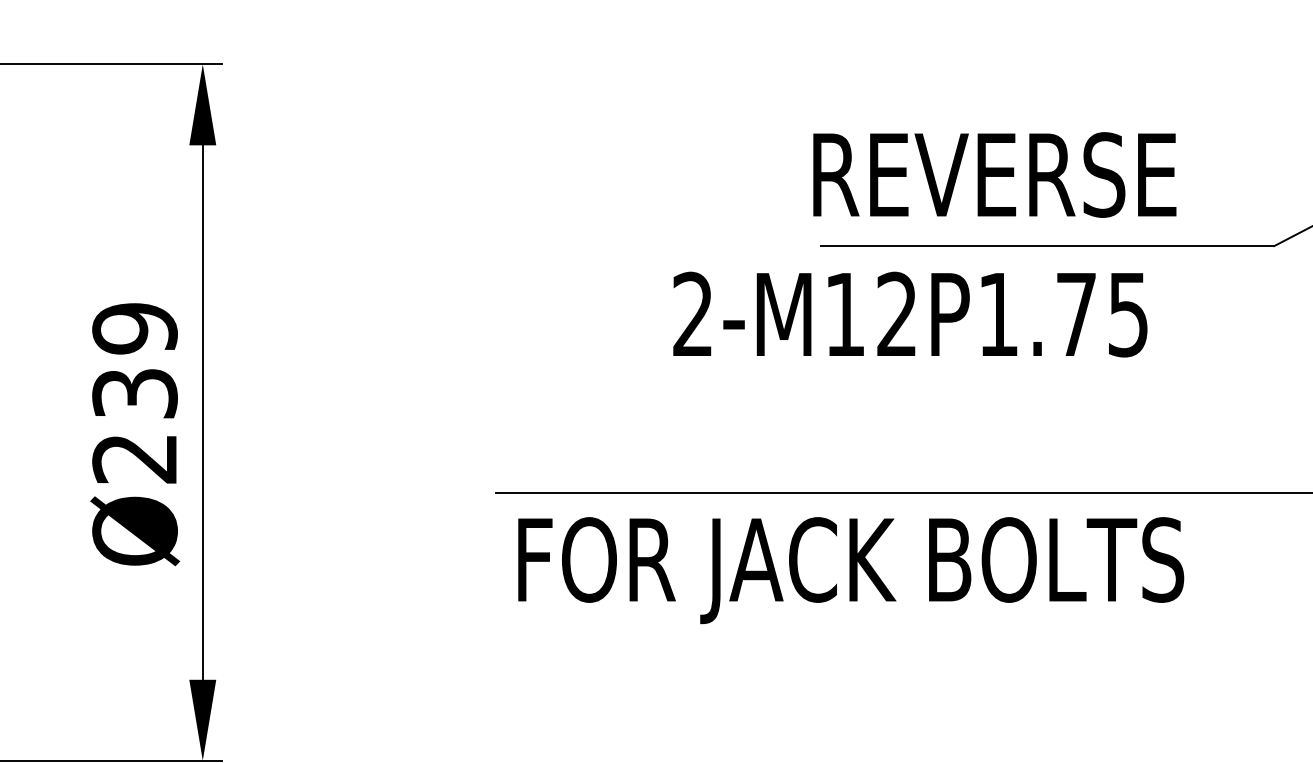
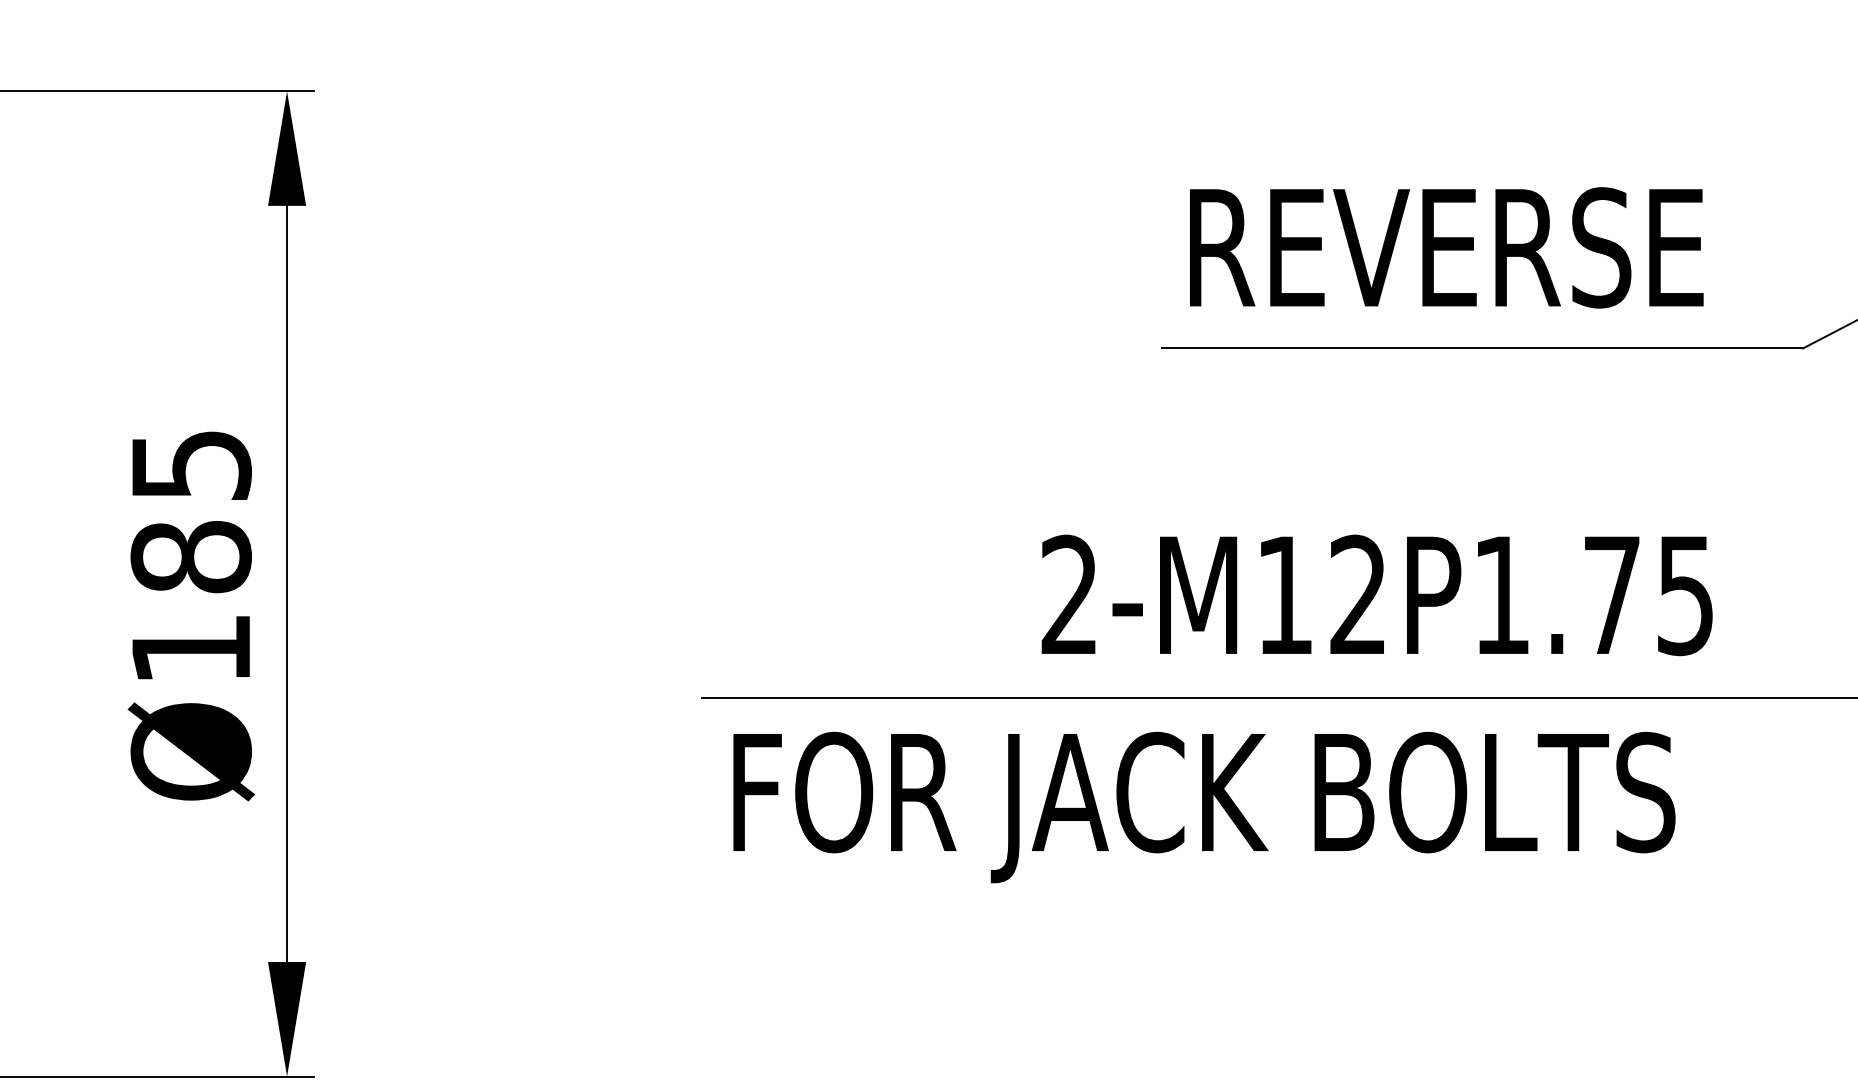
text: (994, 174) -> (1446, 247), moved
text: (909, 314) -> (1376, 595), moved
text: (134, 393) -> (190, 556), Ø239 -> Ø185

